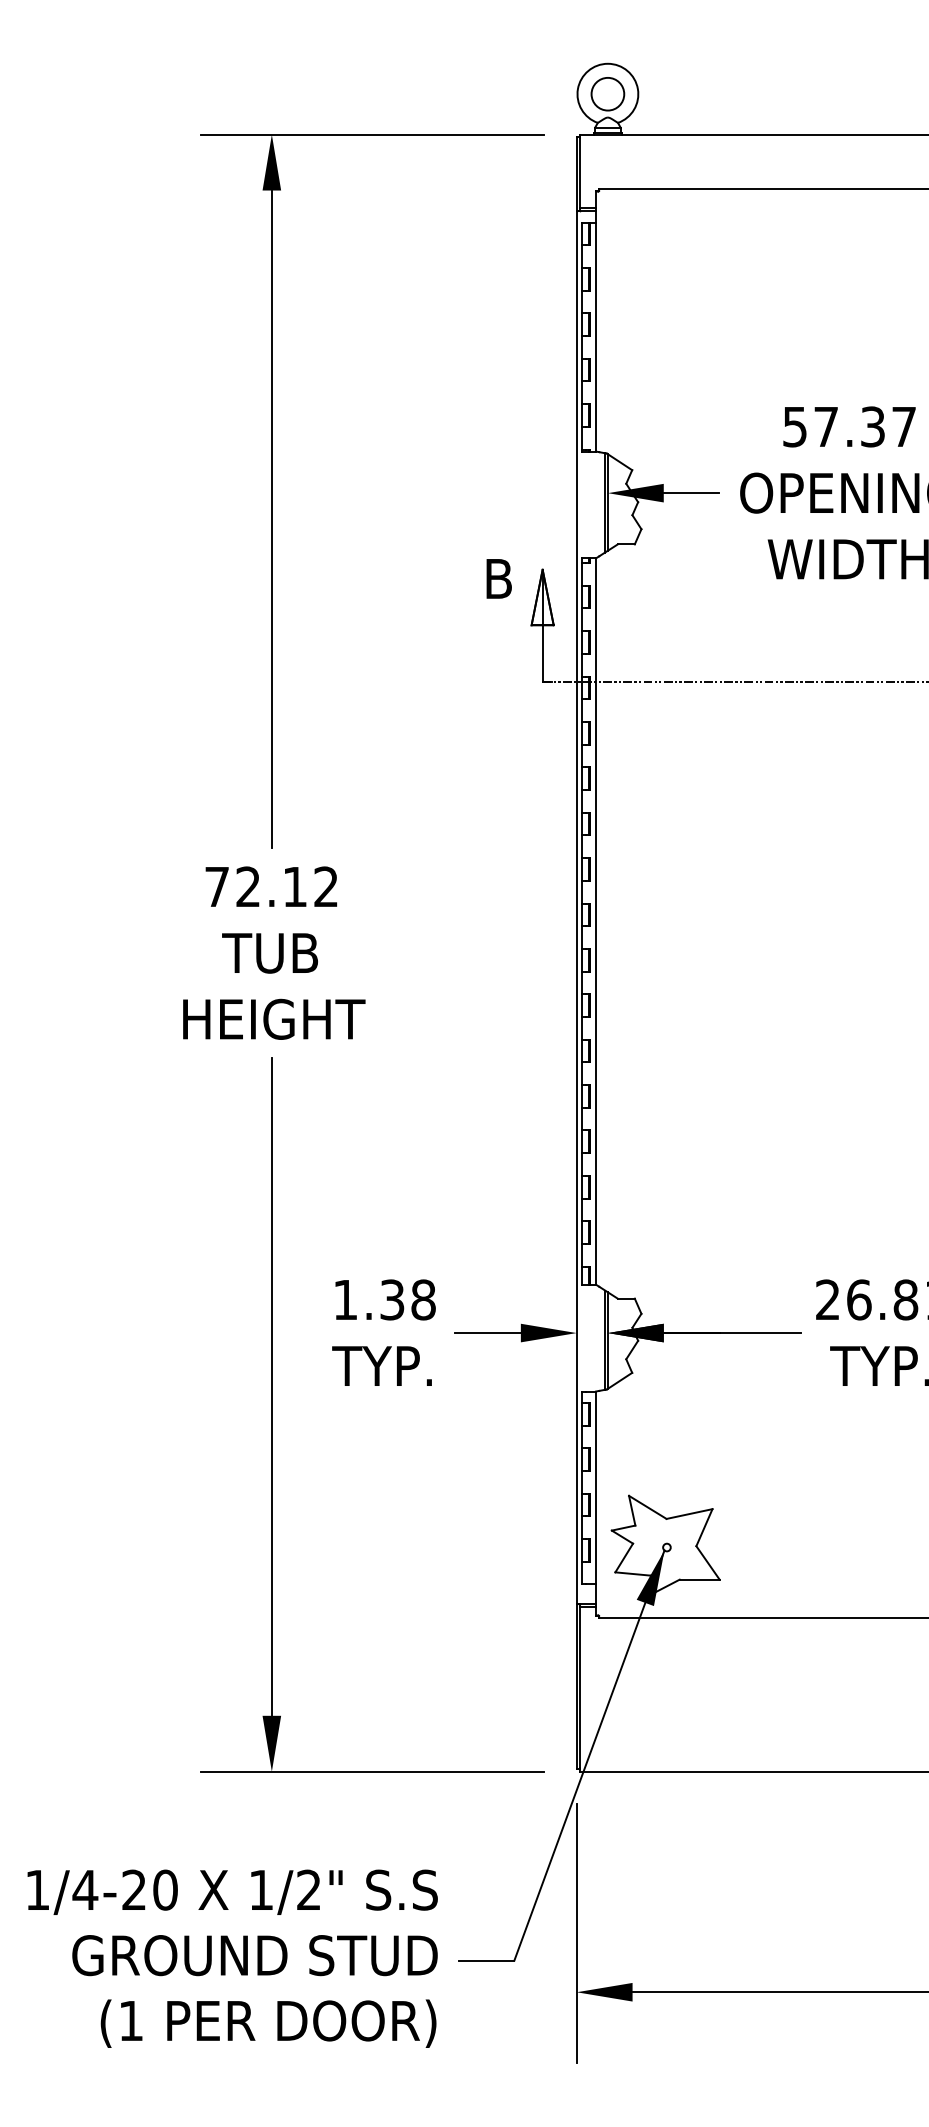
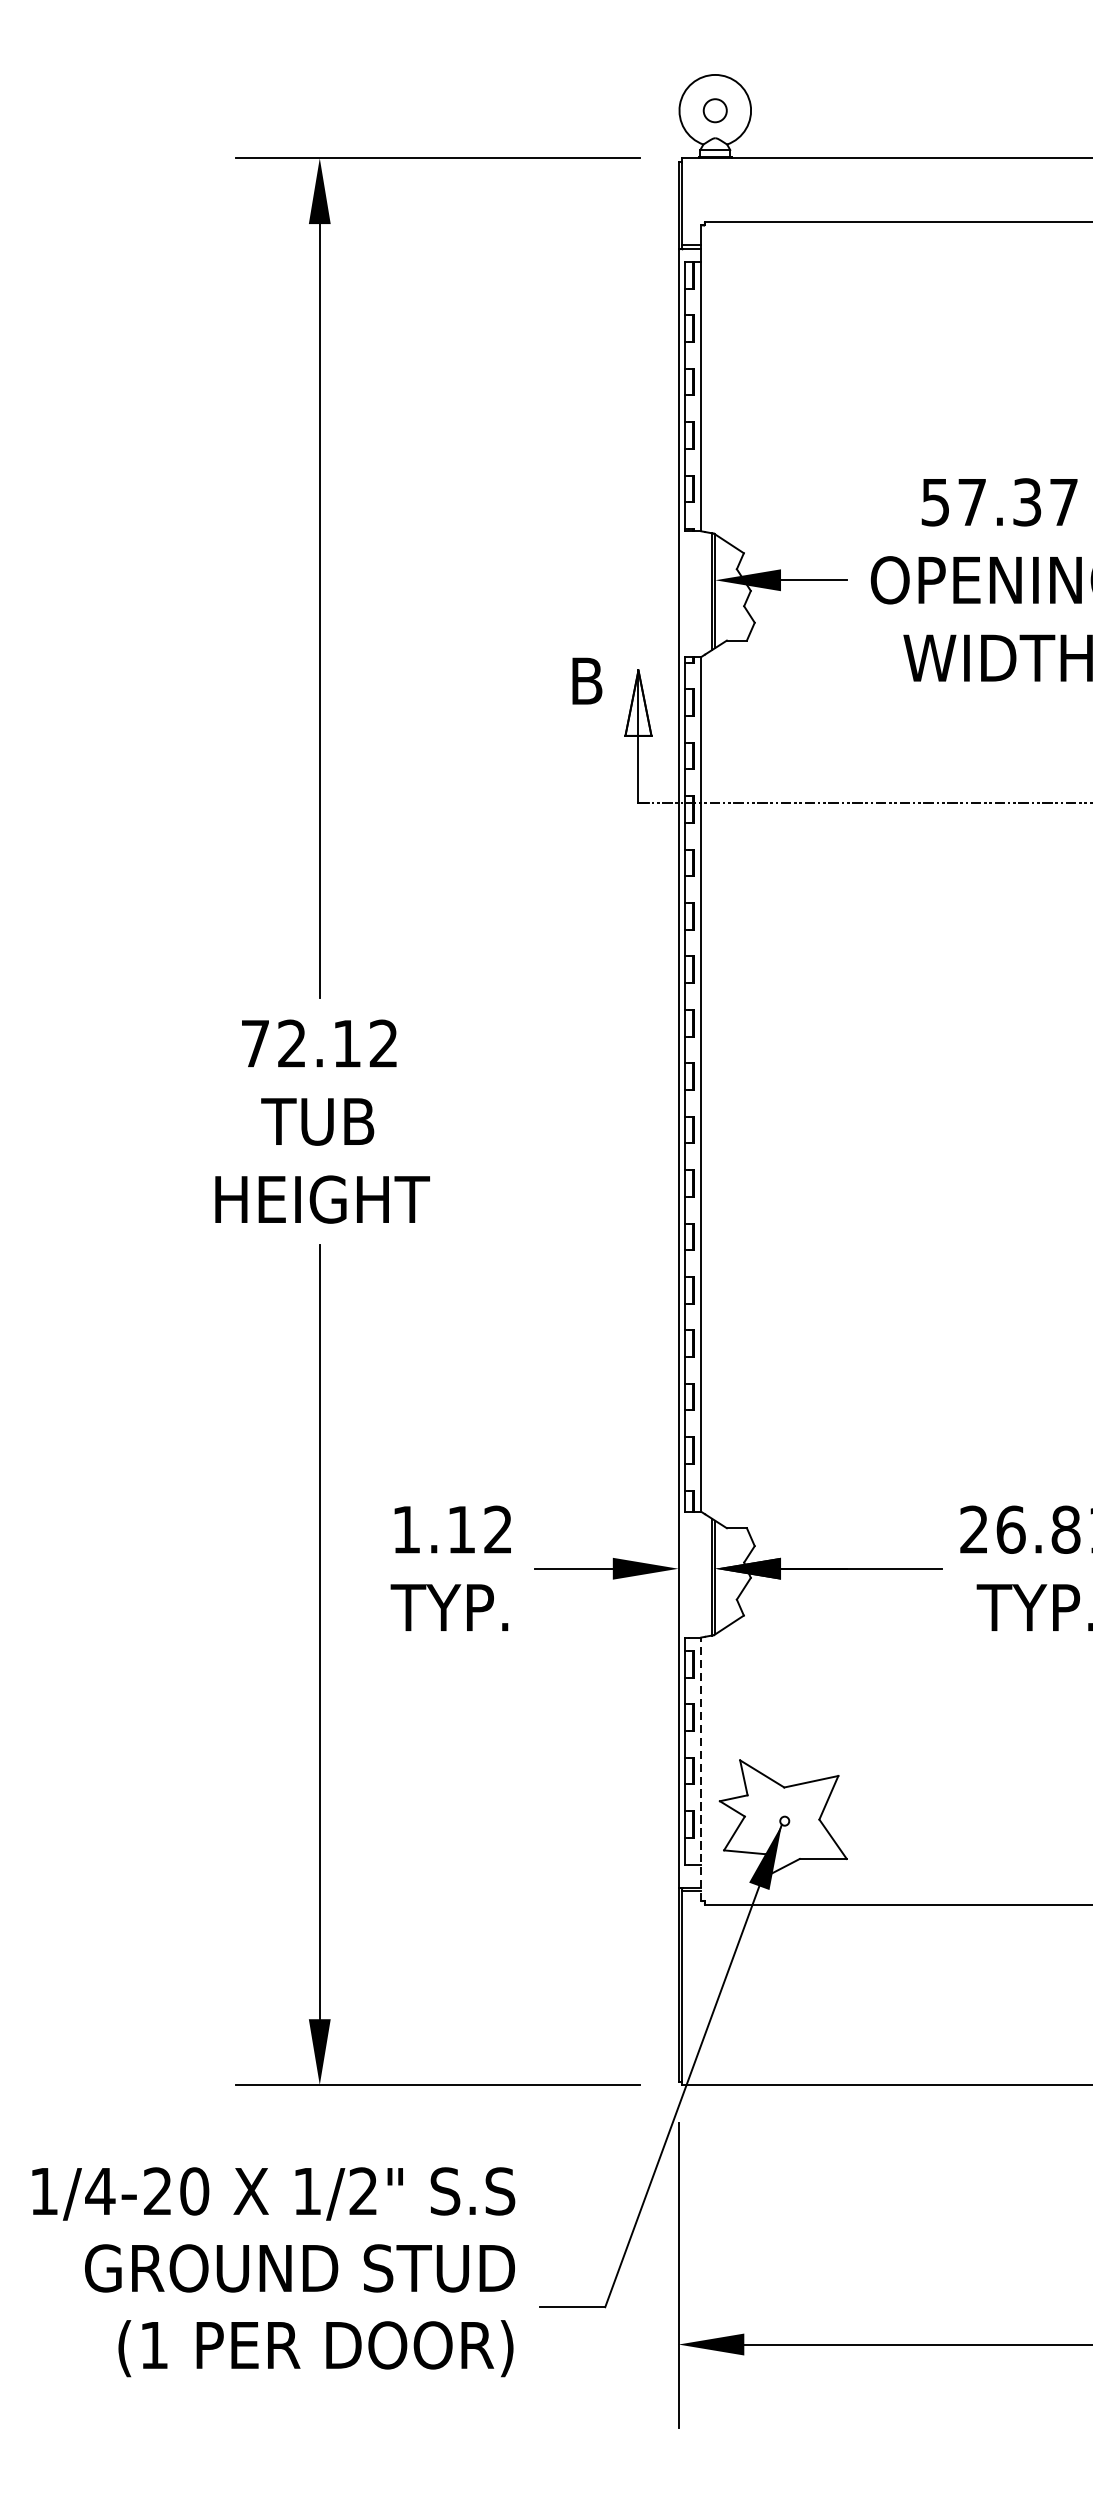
circle: (607, 93) -> (714, 109), size x0.6
text: (407, 1299) -> (479, 1529), 1.38 -> 1.12
line: (596, 1503) -> (701, 1769), solid -> dashed
text: (232, 1958) -> (273, 2271), moved

